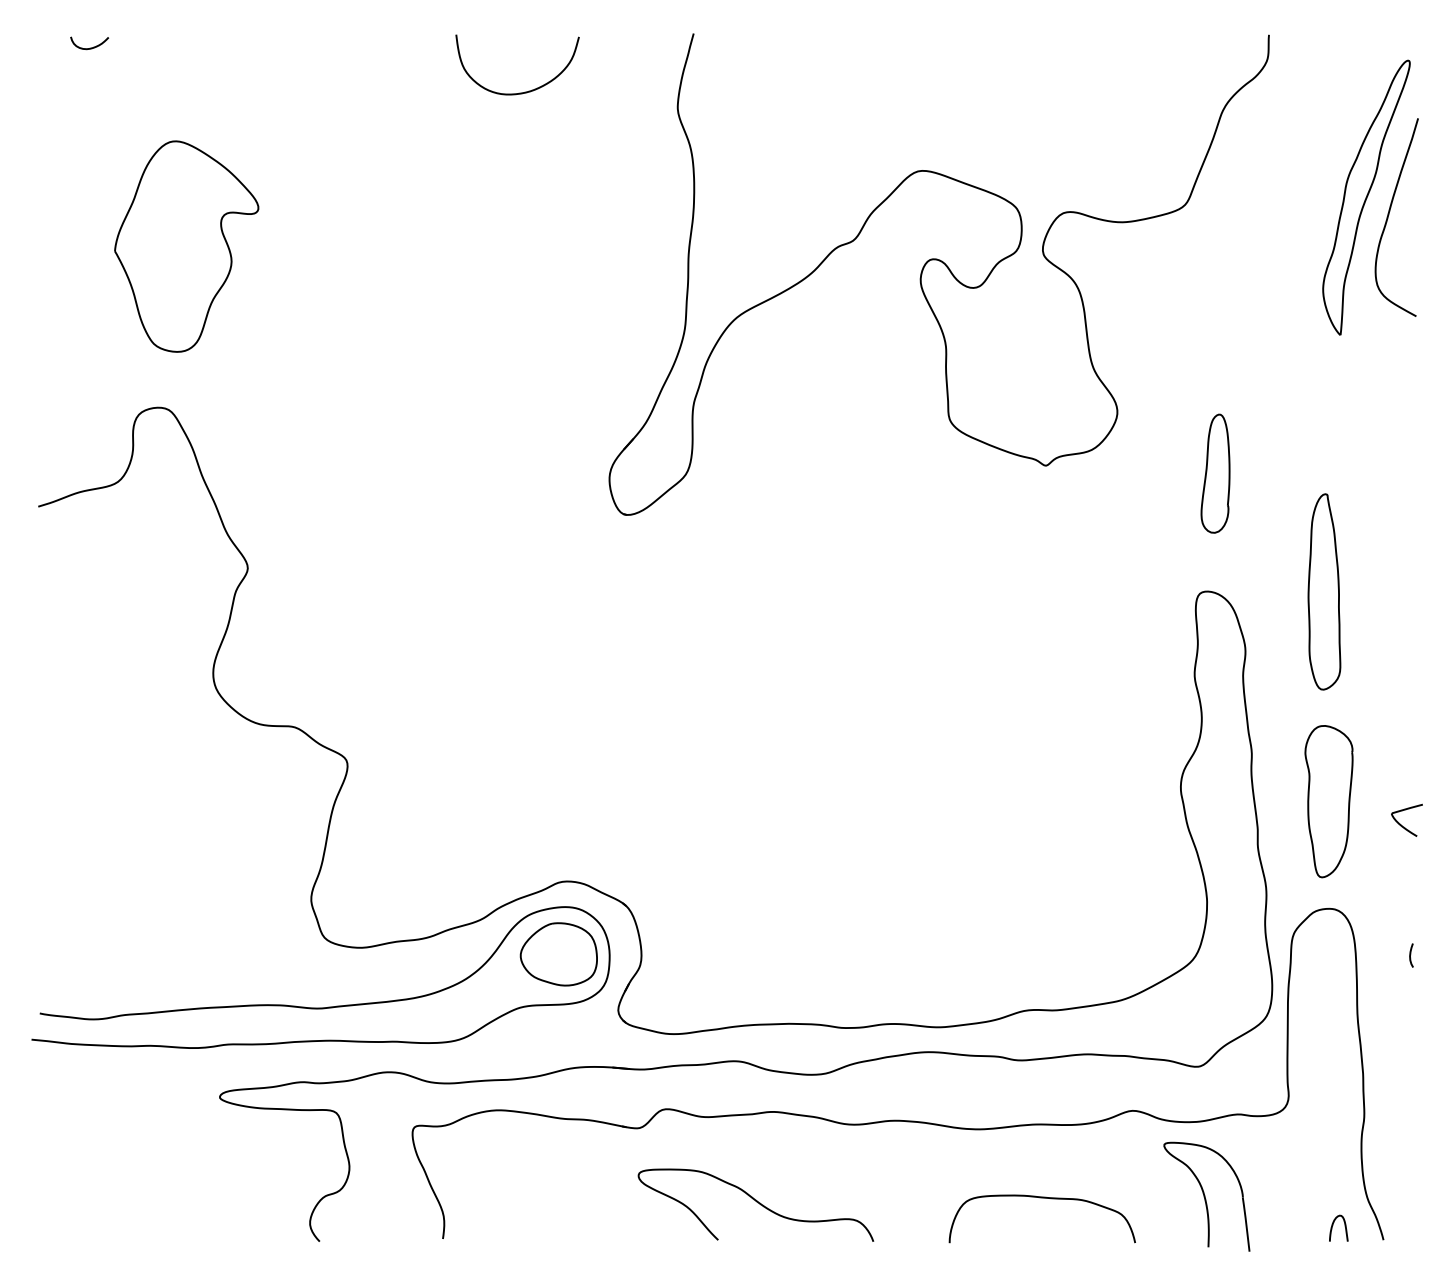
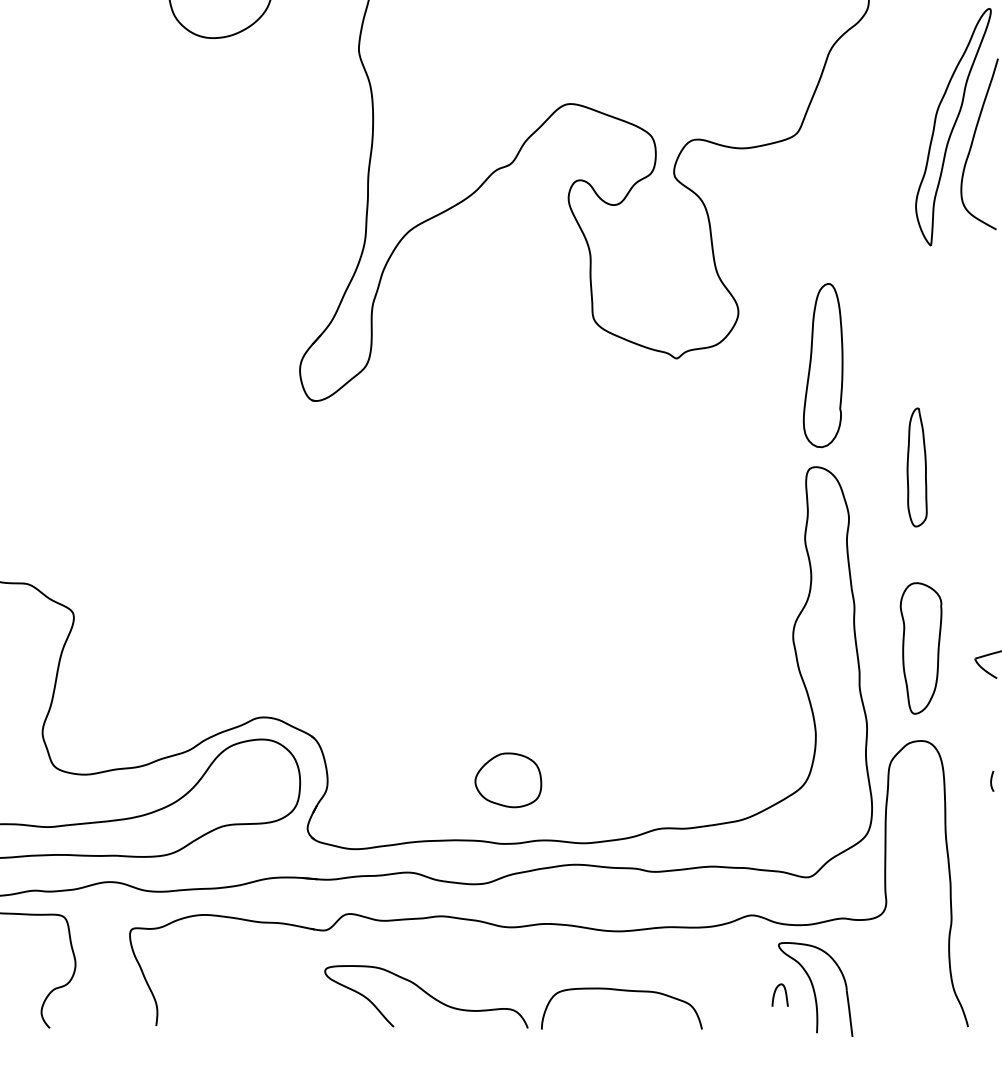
part: (1215, 473) -> (823, 365), size x1.6
part: (1324, 591) -> (917, 467), size x0.7
part: (558, 954) -> (508, 780), moved
curve: (1041, 1198) -> (621, 991), moved
curve: (1333, 1225) -> (775, 992), moved

